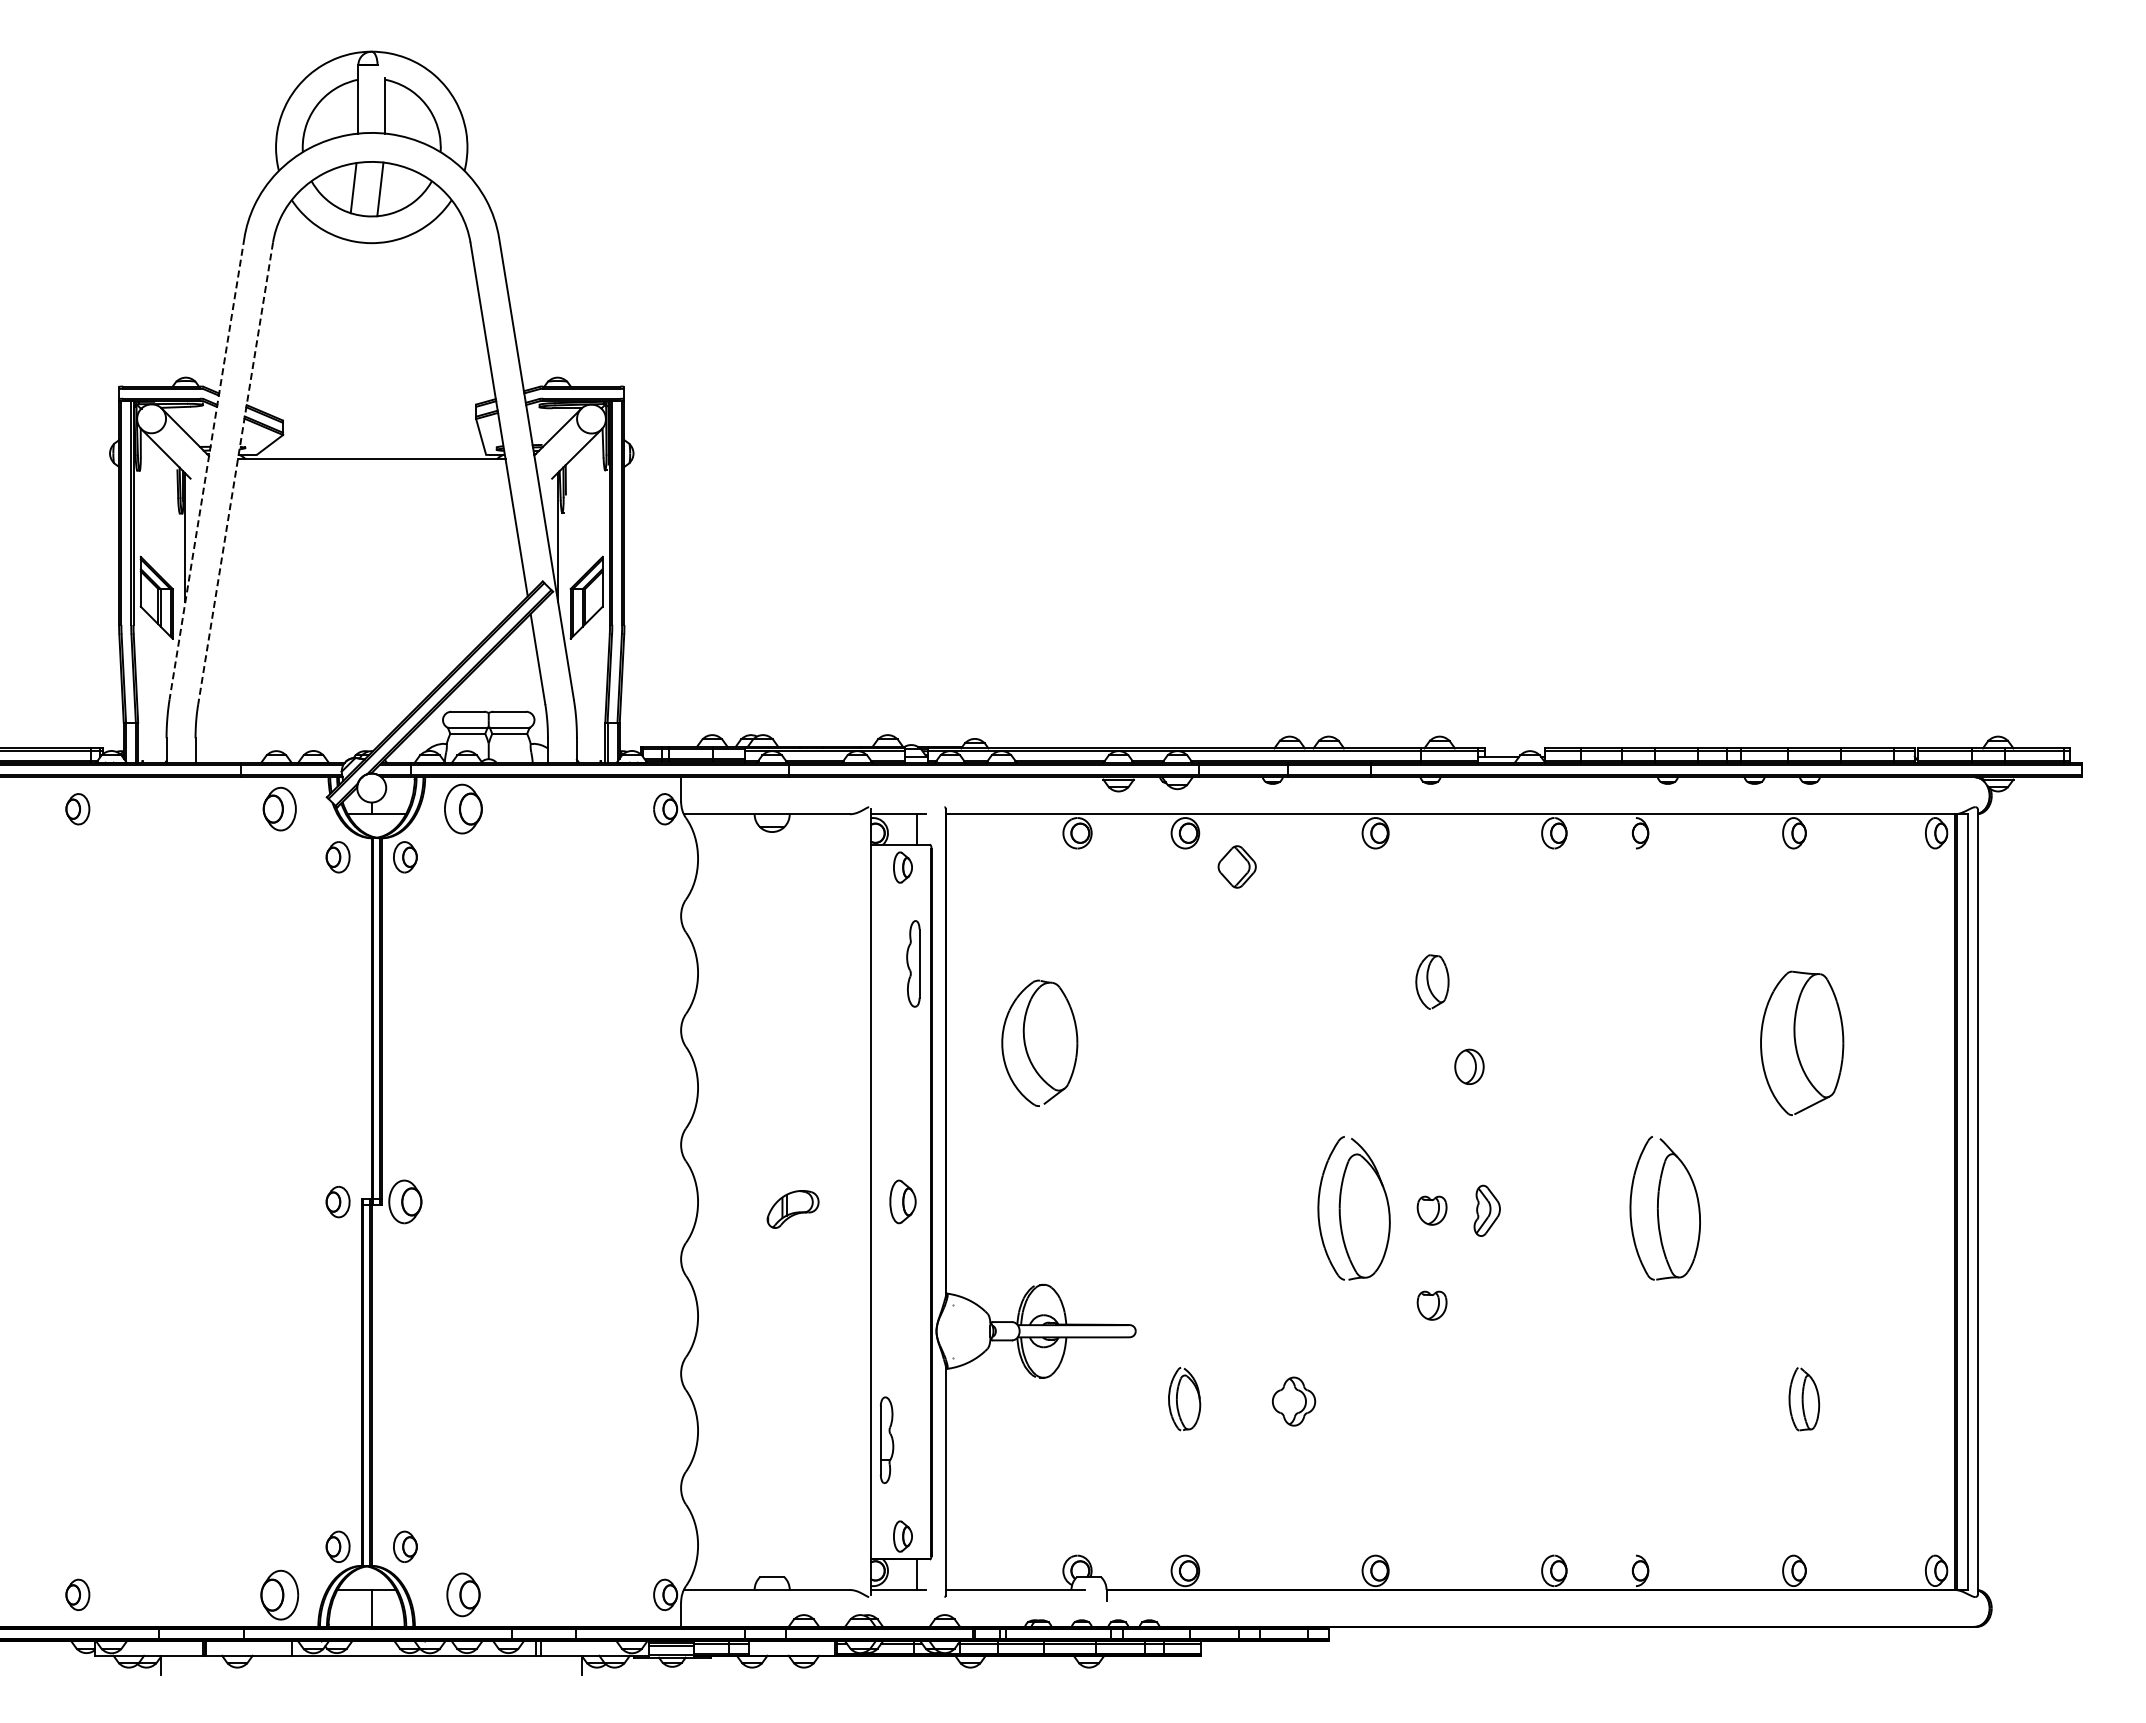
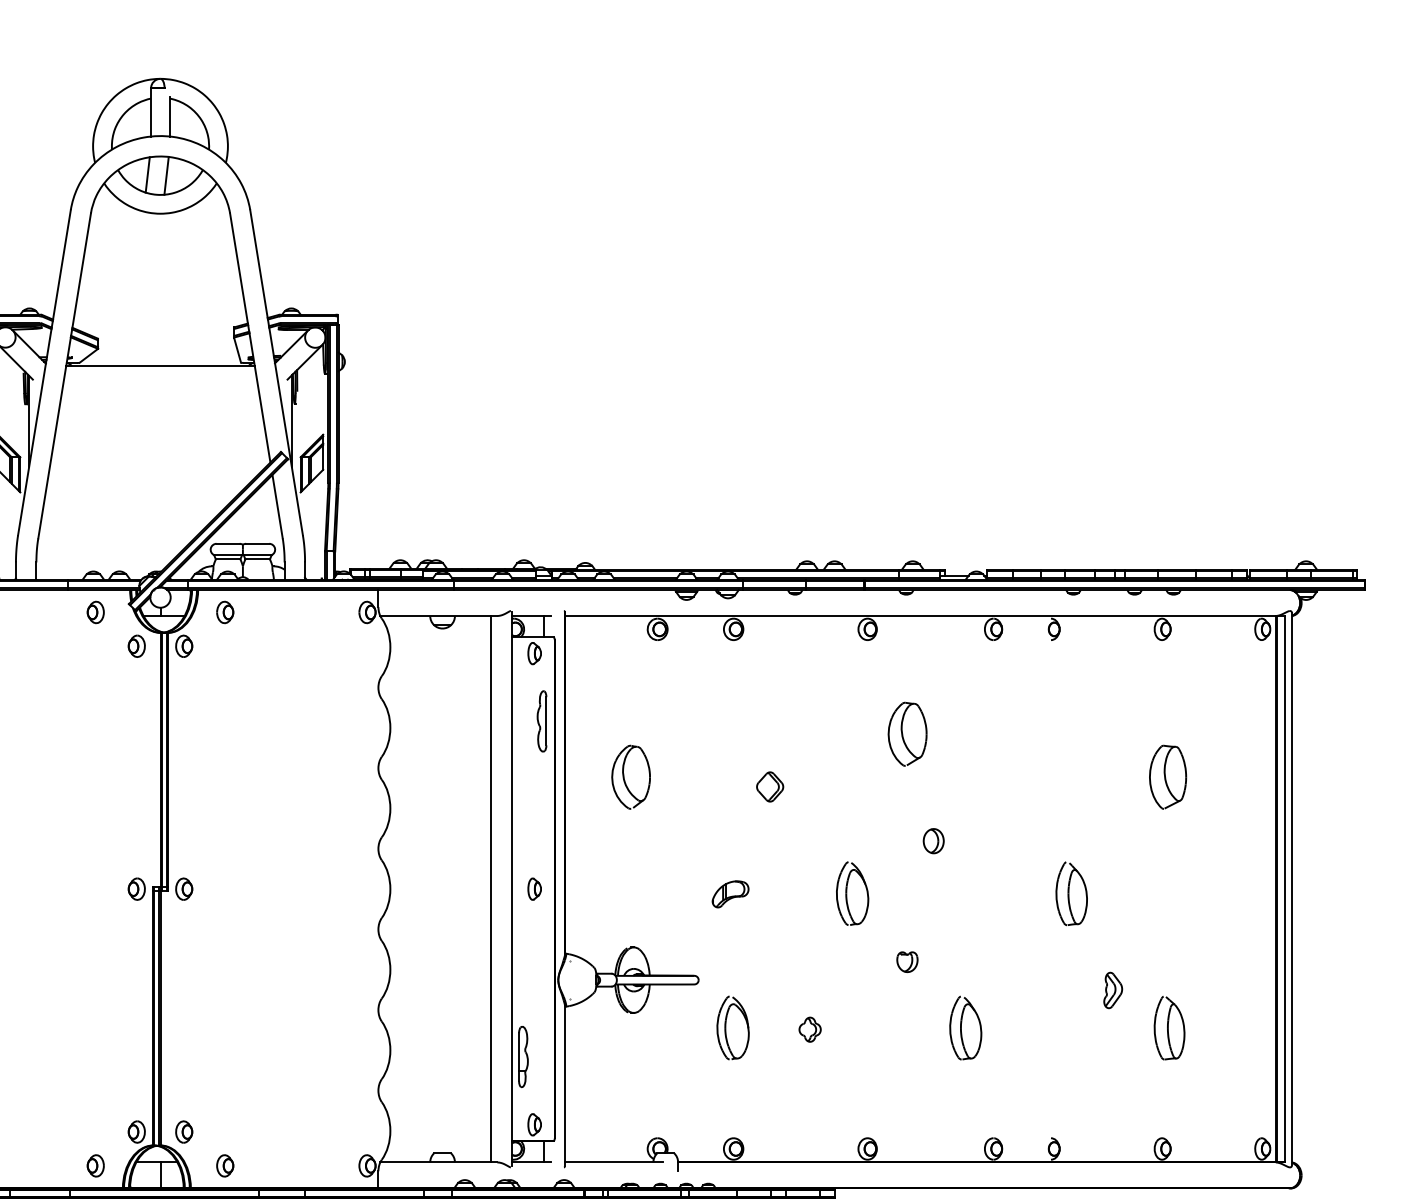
line: (207, 468) -> (44, 372), dashed -> solid
line: (235, 473) -> (64, 375), dashed -> solid
part: (279, 809) -> (95, 612), size x0.71
part: (463, 809) -> (225, 612), size x0.62
part: (1236, 866) -> (769, 786), moved
part: (1432, 981) -> (907, 733), size x1.67
part: (1039, 1042) -> (630, 776), size x0.71
part: (1801, 1042) -> (1167, 776), size x0.62
part: (1469, 1066) -> (933, 840), moved
line: (841, 1201) -> (491, 888), added
part: (405, 1202) -> (184, 889), size x0.71
part: (902, 1202) -> (534, 889), size x0.71
part: (1354, 1208) -> (852, 893), size x0.62
part: (1665, 1208) -> (1071, 893), size x0.62
part: (792, 1209) -> (730, 894), moved
part: (1431, 1210) -> (907, 895), removed
part: (1486, 1210) -> (1112, 990), moved
part: (1184, 1398) -> (733, 1027), size x1.43
part: (1514, 1398) -> (965, 1027), added
part: (1804, 1398) -> (1169, 1027), size x1.43
part: (1293, 1401) -> (809, 1029), size x0.71
part: (279, 1594) -> (95, 1165), size x0.62
part: (463, 1594) -> (225, 1165), size x0.71

